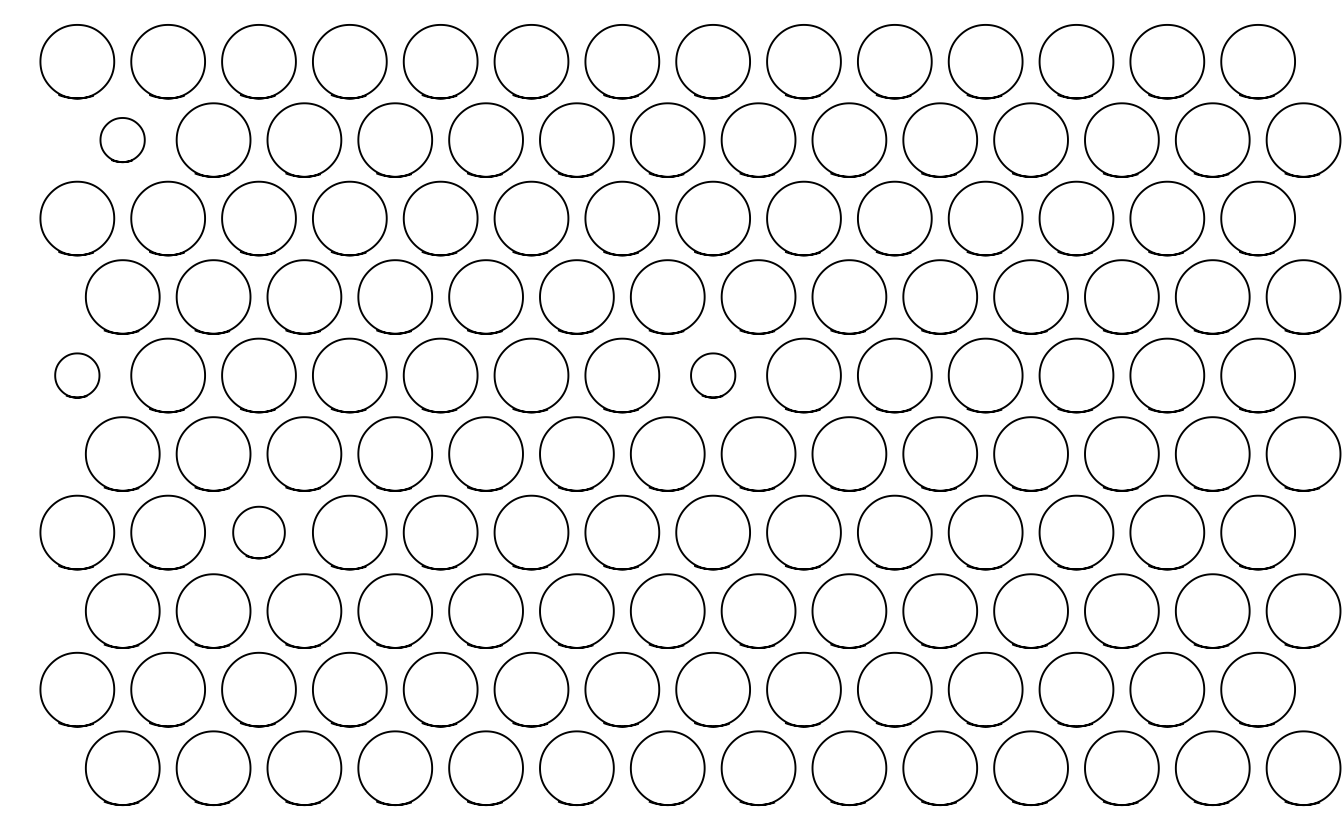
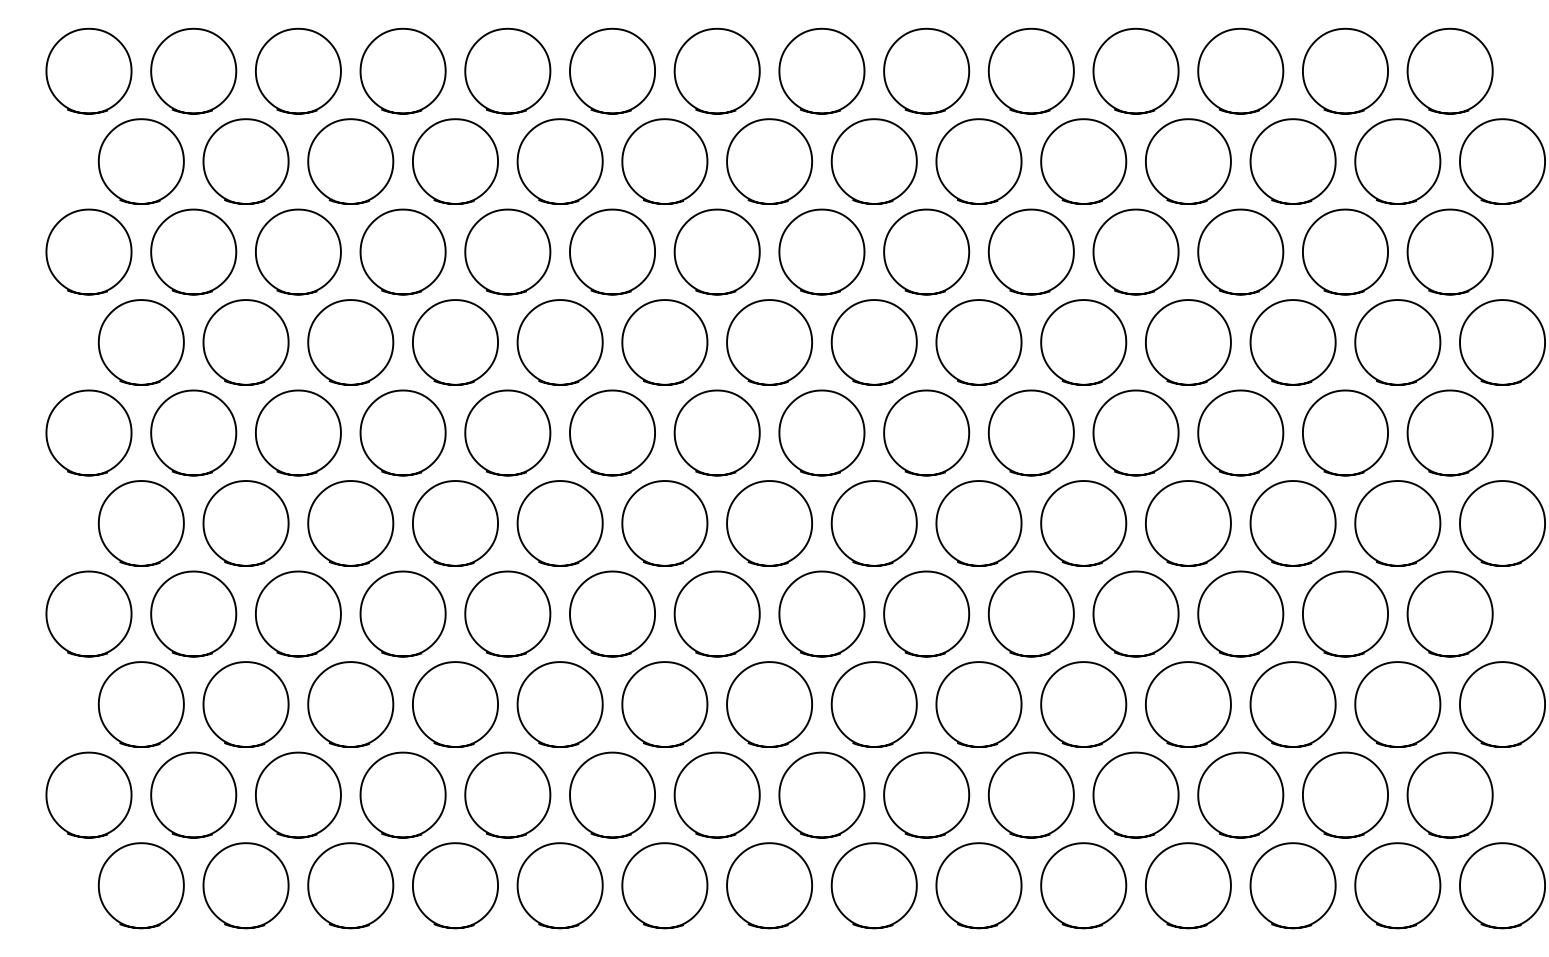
part: (122, 140) -> (140, 161), size x1.67
part: (76, 375) -> (88, 432), size x1.67
part: (712, 375) -> (821, 432), size x1.67
part: (259, 532) -> (298, 613), size x1.43

